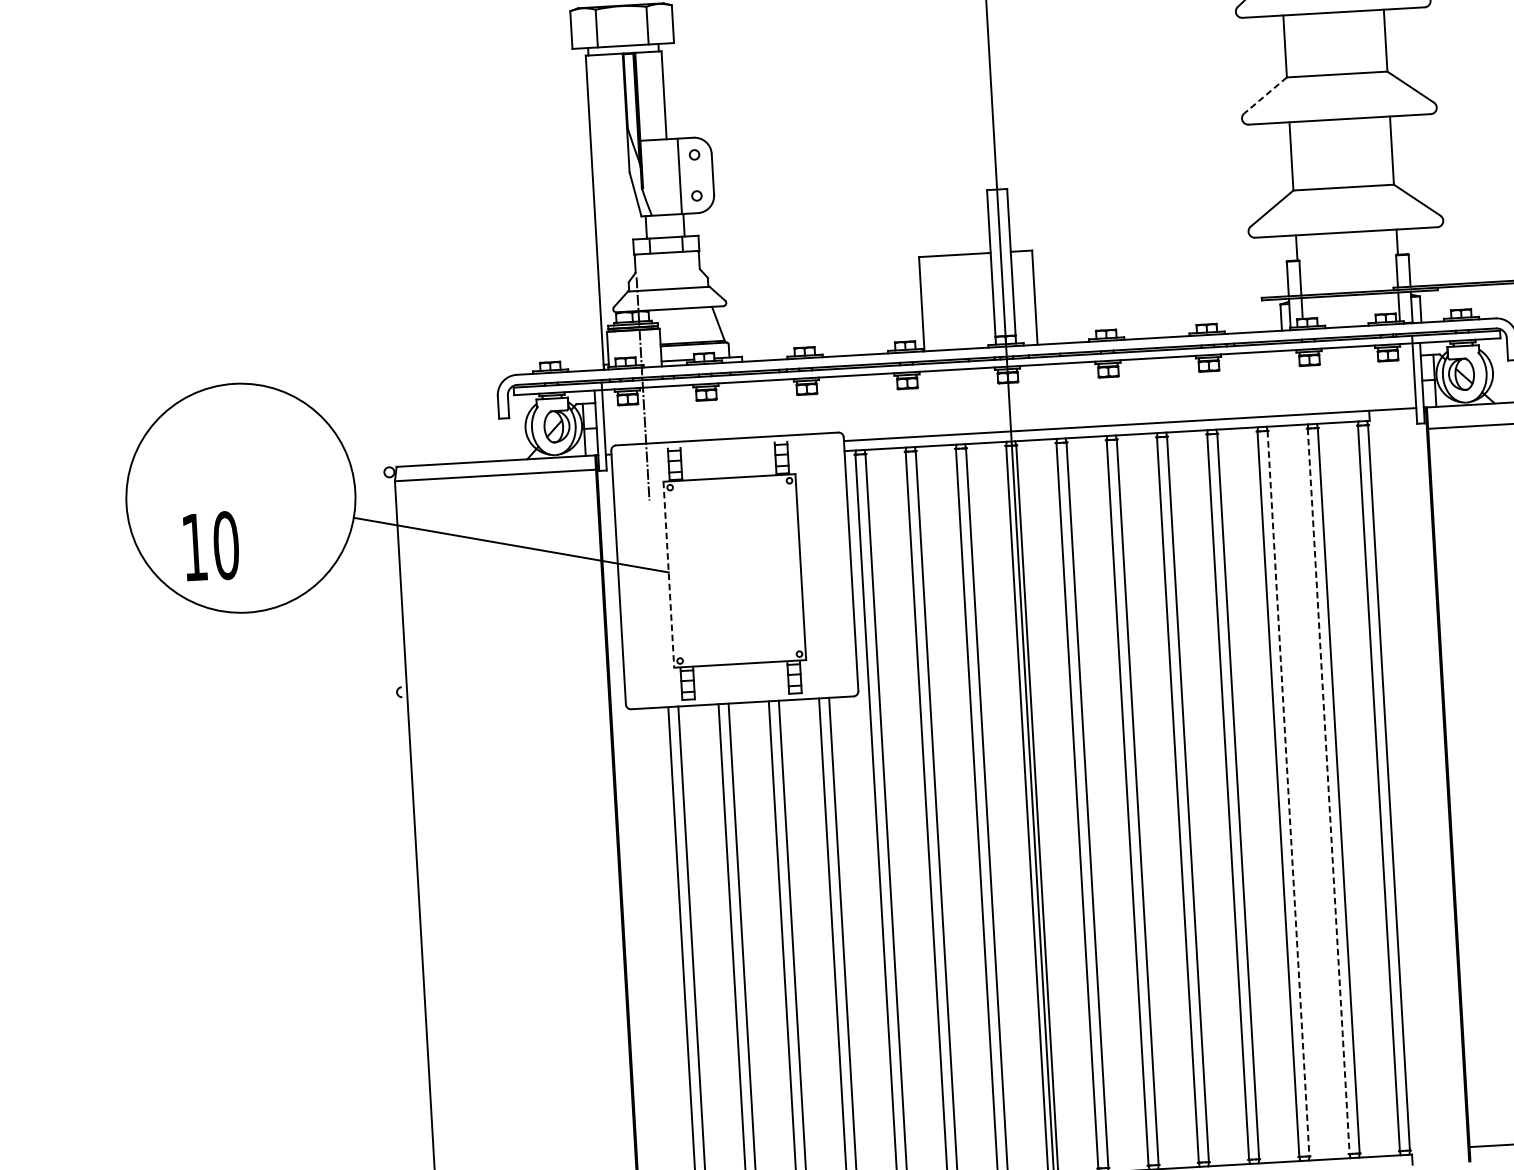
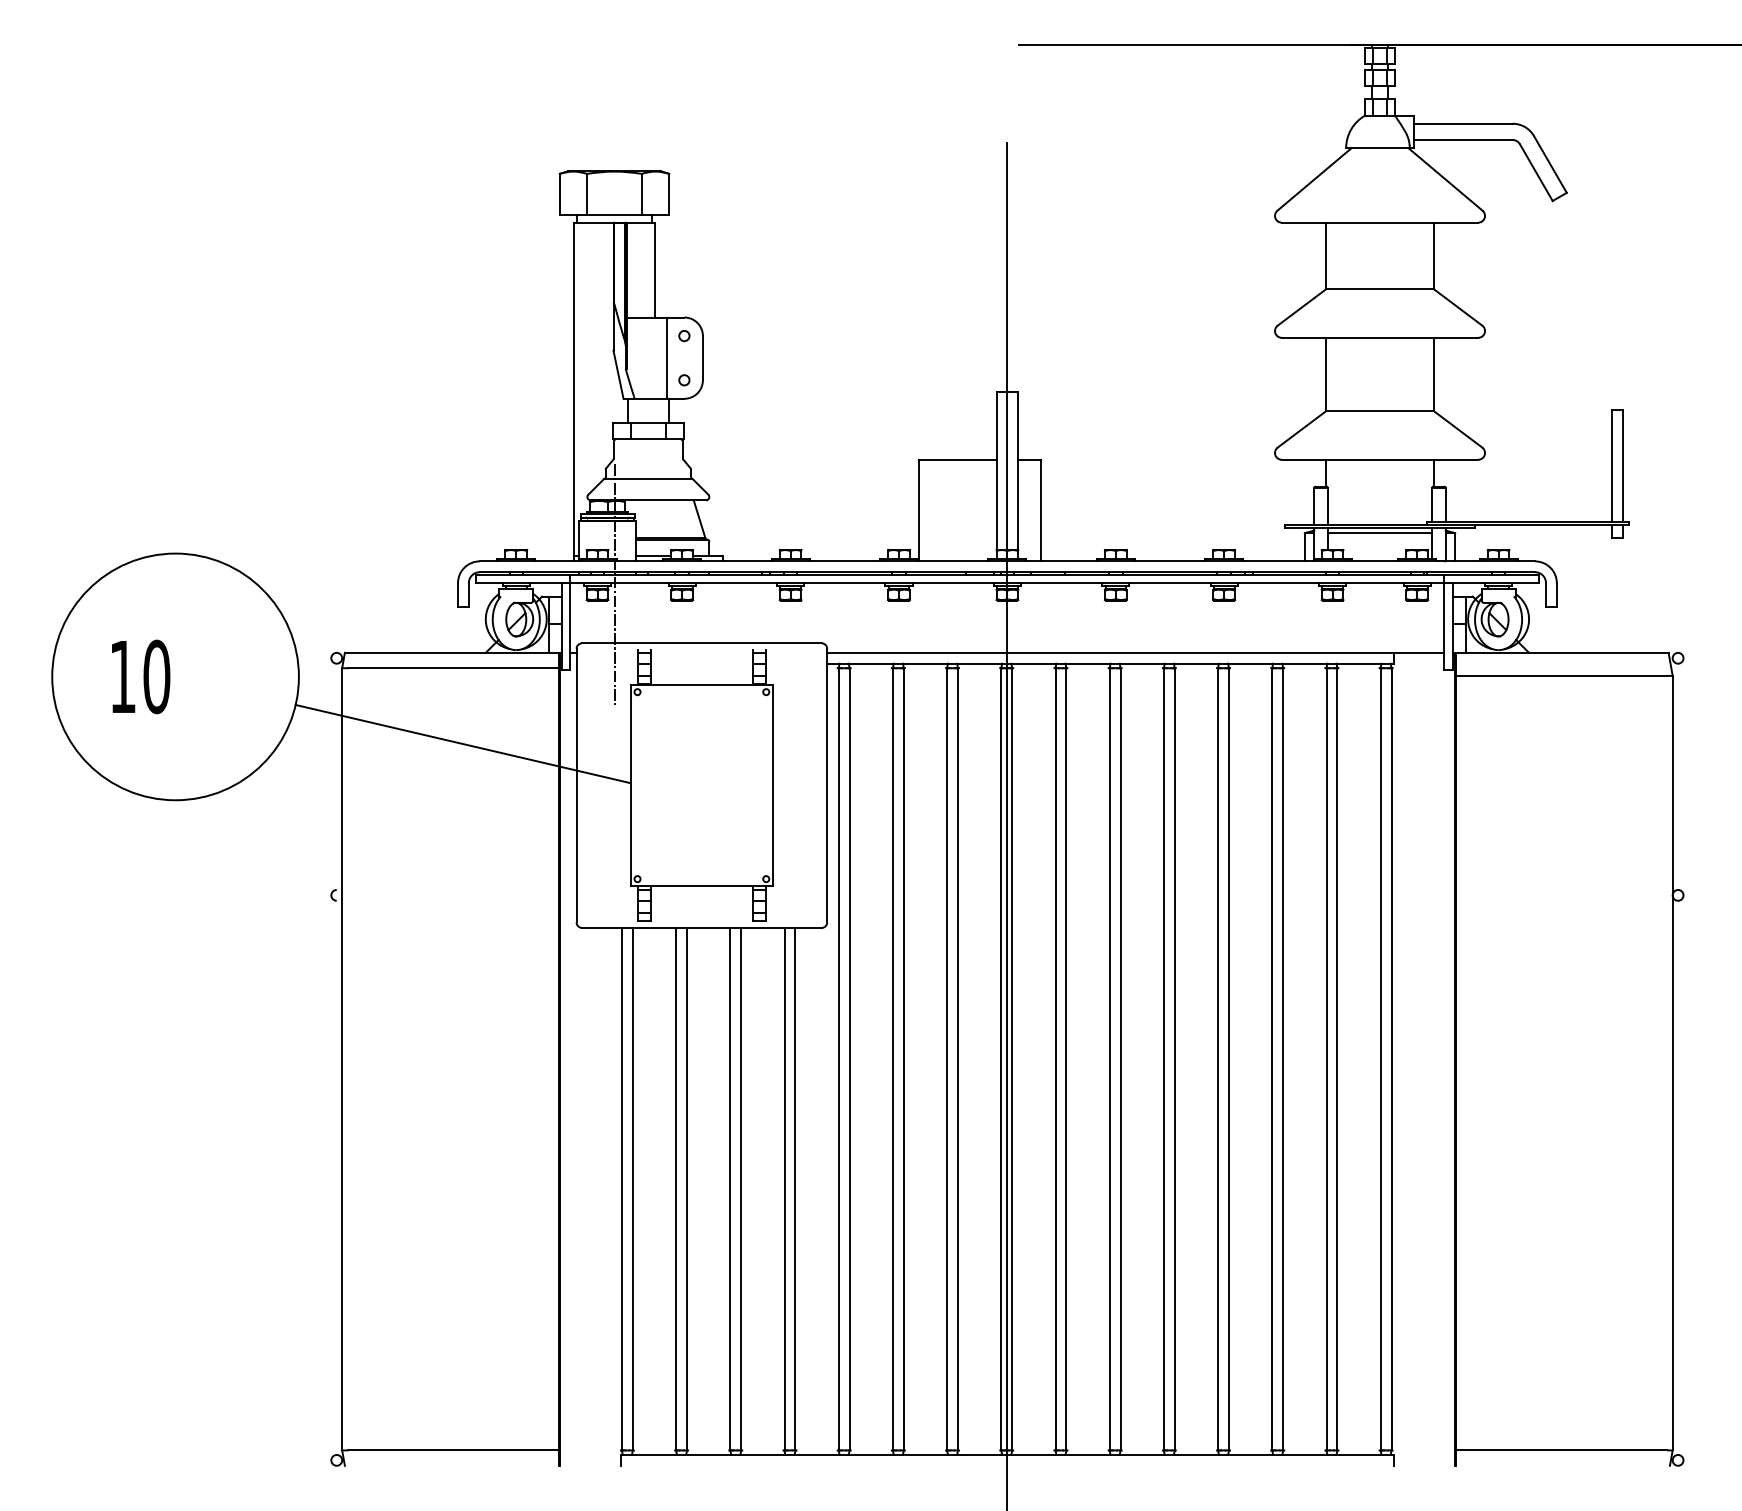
line: (1265, 95) -> (1301, 307), dashed -> solid
line: (1349, 300) -> (1379, 533), added
text: (211, 546) -> (141, 676), moved
line: (668, 575) -> (630, 786), dashed -> solid
line: (1328, 791) -> (1326, 1059), dashed -> solid
line: (1288, 793) -> (1283, 1059), dashed -> solid

